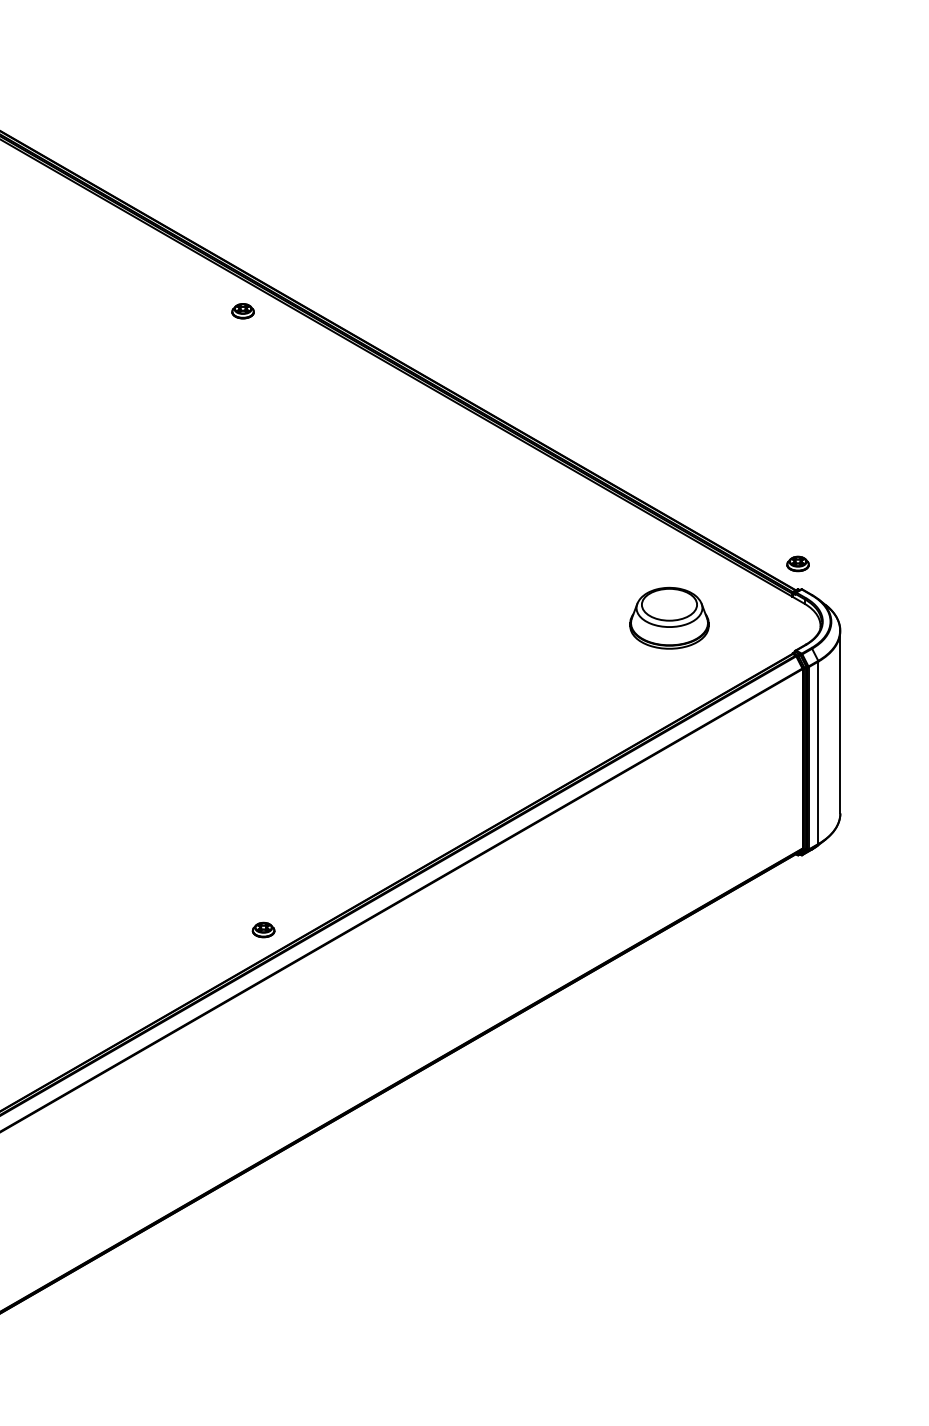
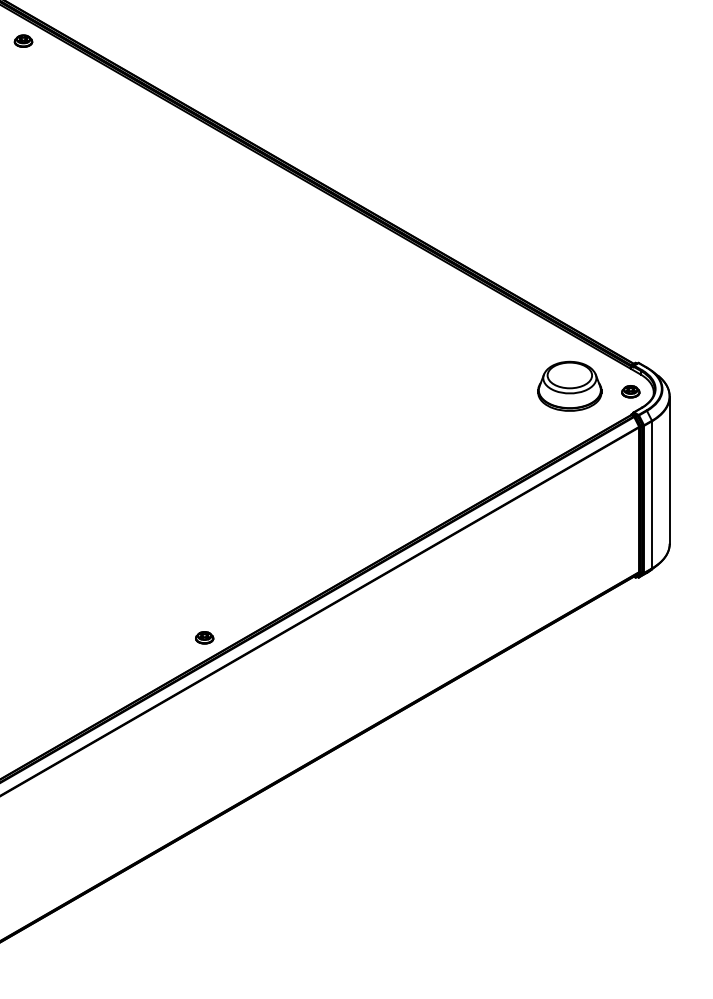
part: (242, 311) -> (23, 41), moved
part: (797, 563) -> (630, 391), moved
part: (669, 617) -> (569, 385), moved

